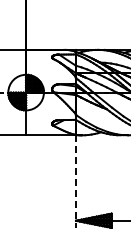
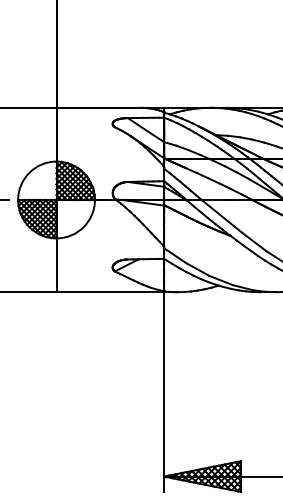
line: (75, 182) -> (163, 394), dashed -> solid

